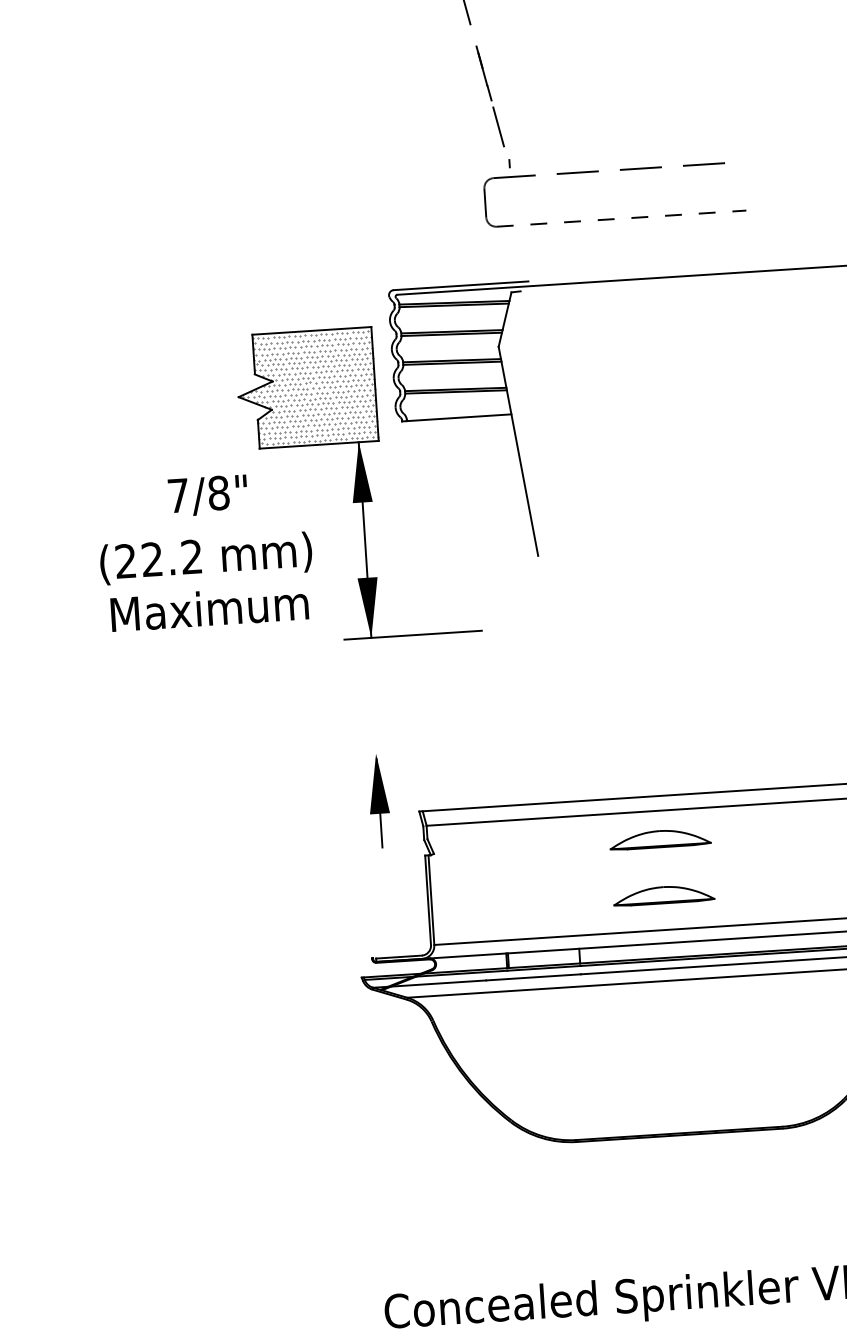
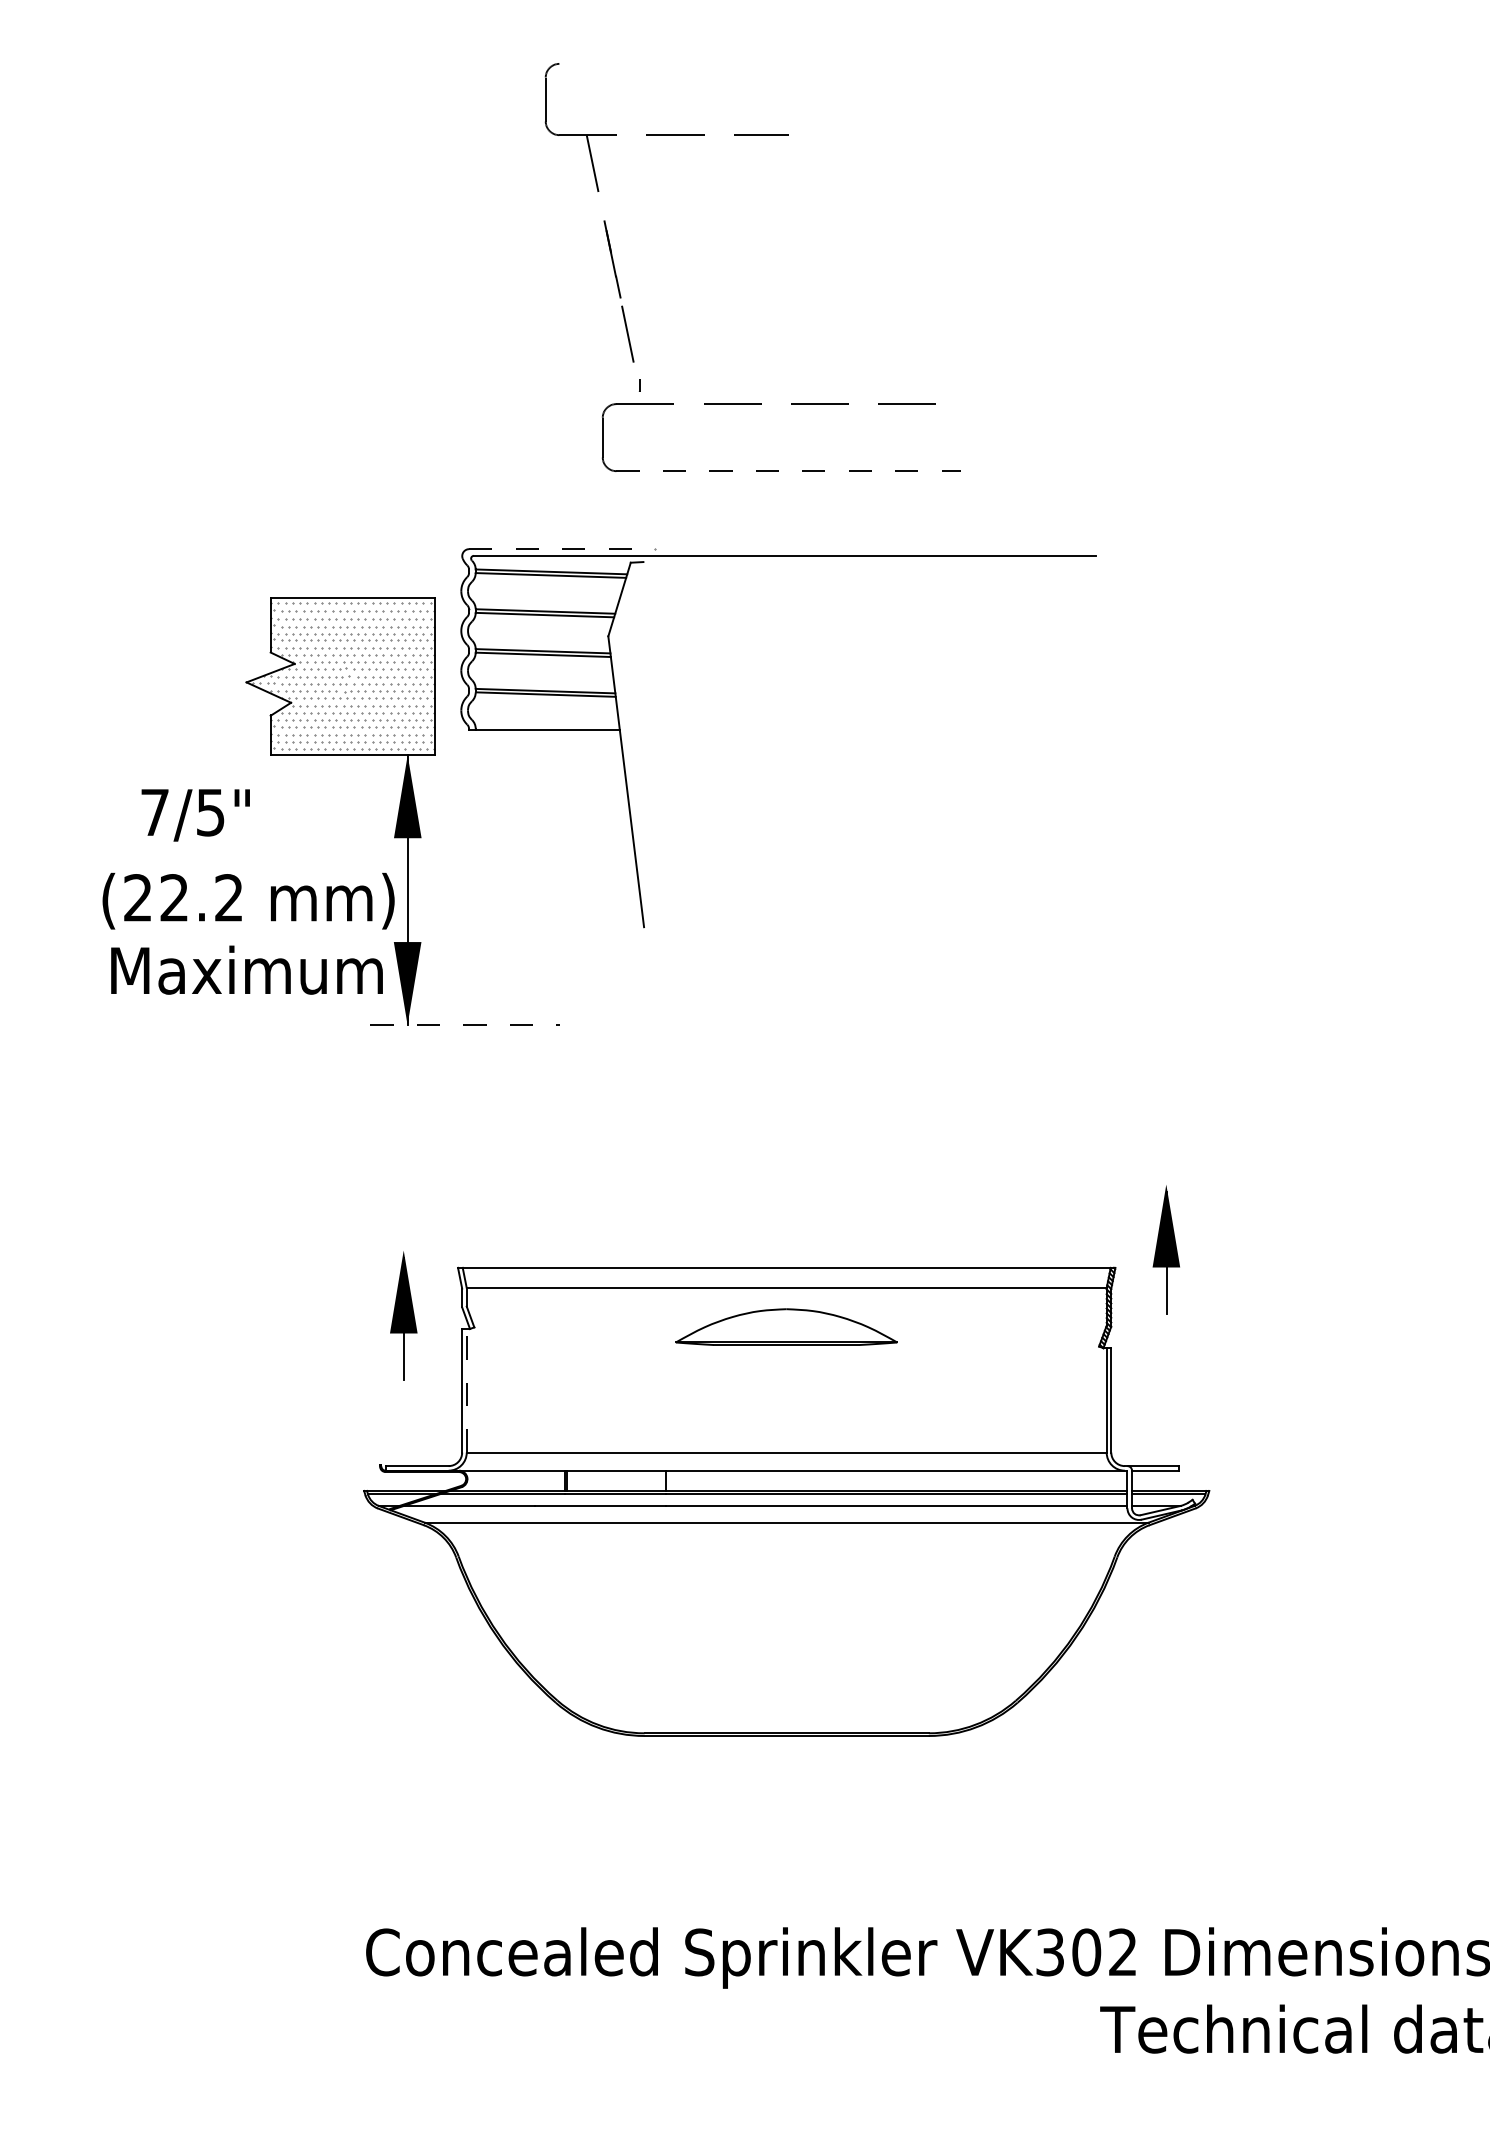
line: (461, 286) -> (562, 549), solid -> dashed
text: (218, 493) -> (210, 812), 7/8" -> 7/5"
text: (206, 557) -> (248, 900), moved
text: (209, 607) -> (246, 969), moved
line: (413, 635) -> (465, 1025), solid -> dashed
part: (378, 800) -> (403, 1315), moved
part: (660, 839) -> (786, 1327), size x1.6
part: (663, 895) -> (786, 1404), removed
line: (431, 899) -> (466, 1390), solid -> dashed

